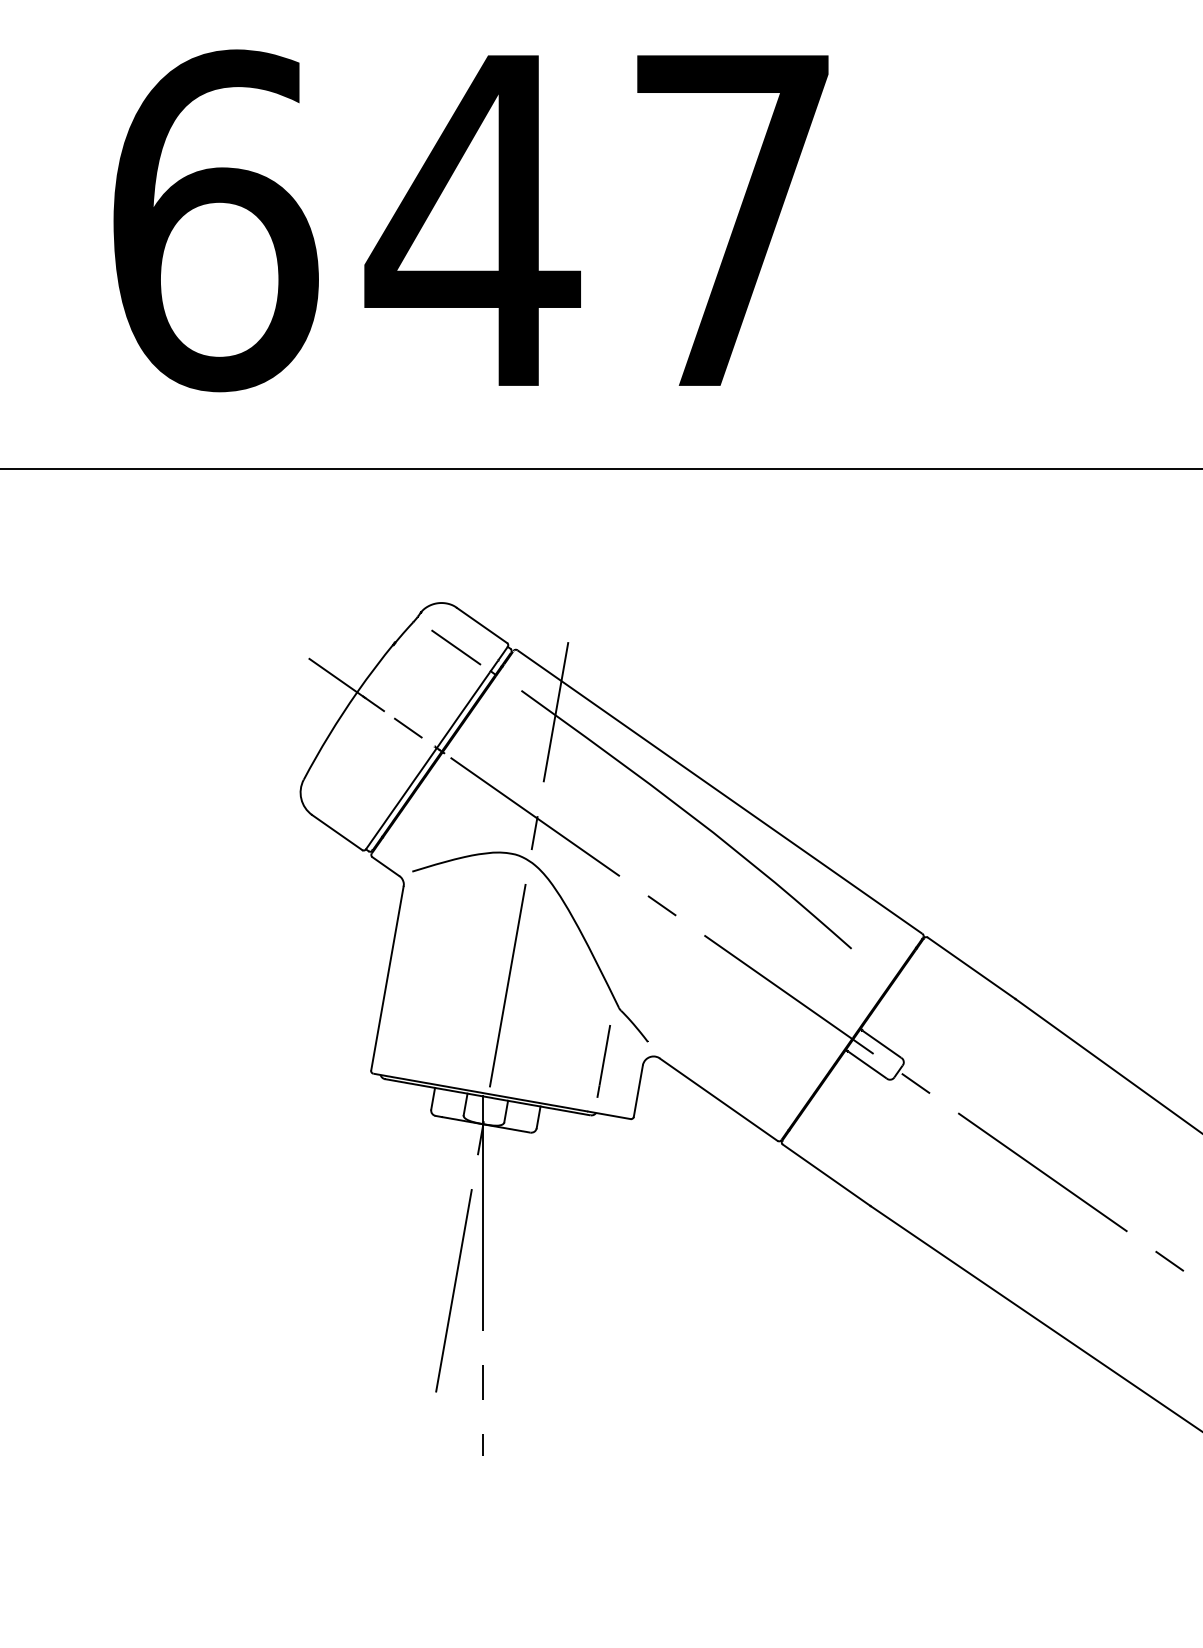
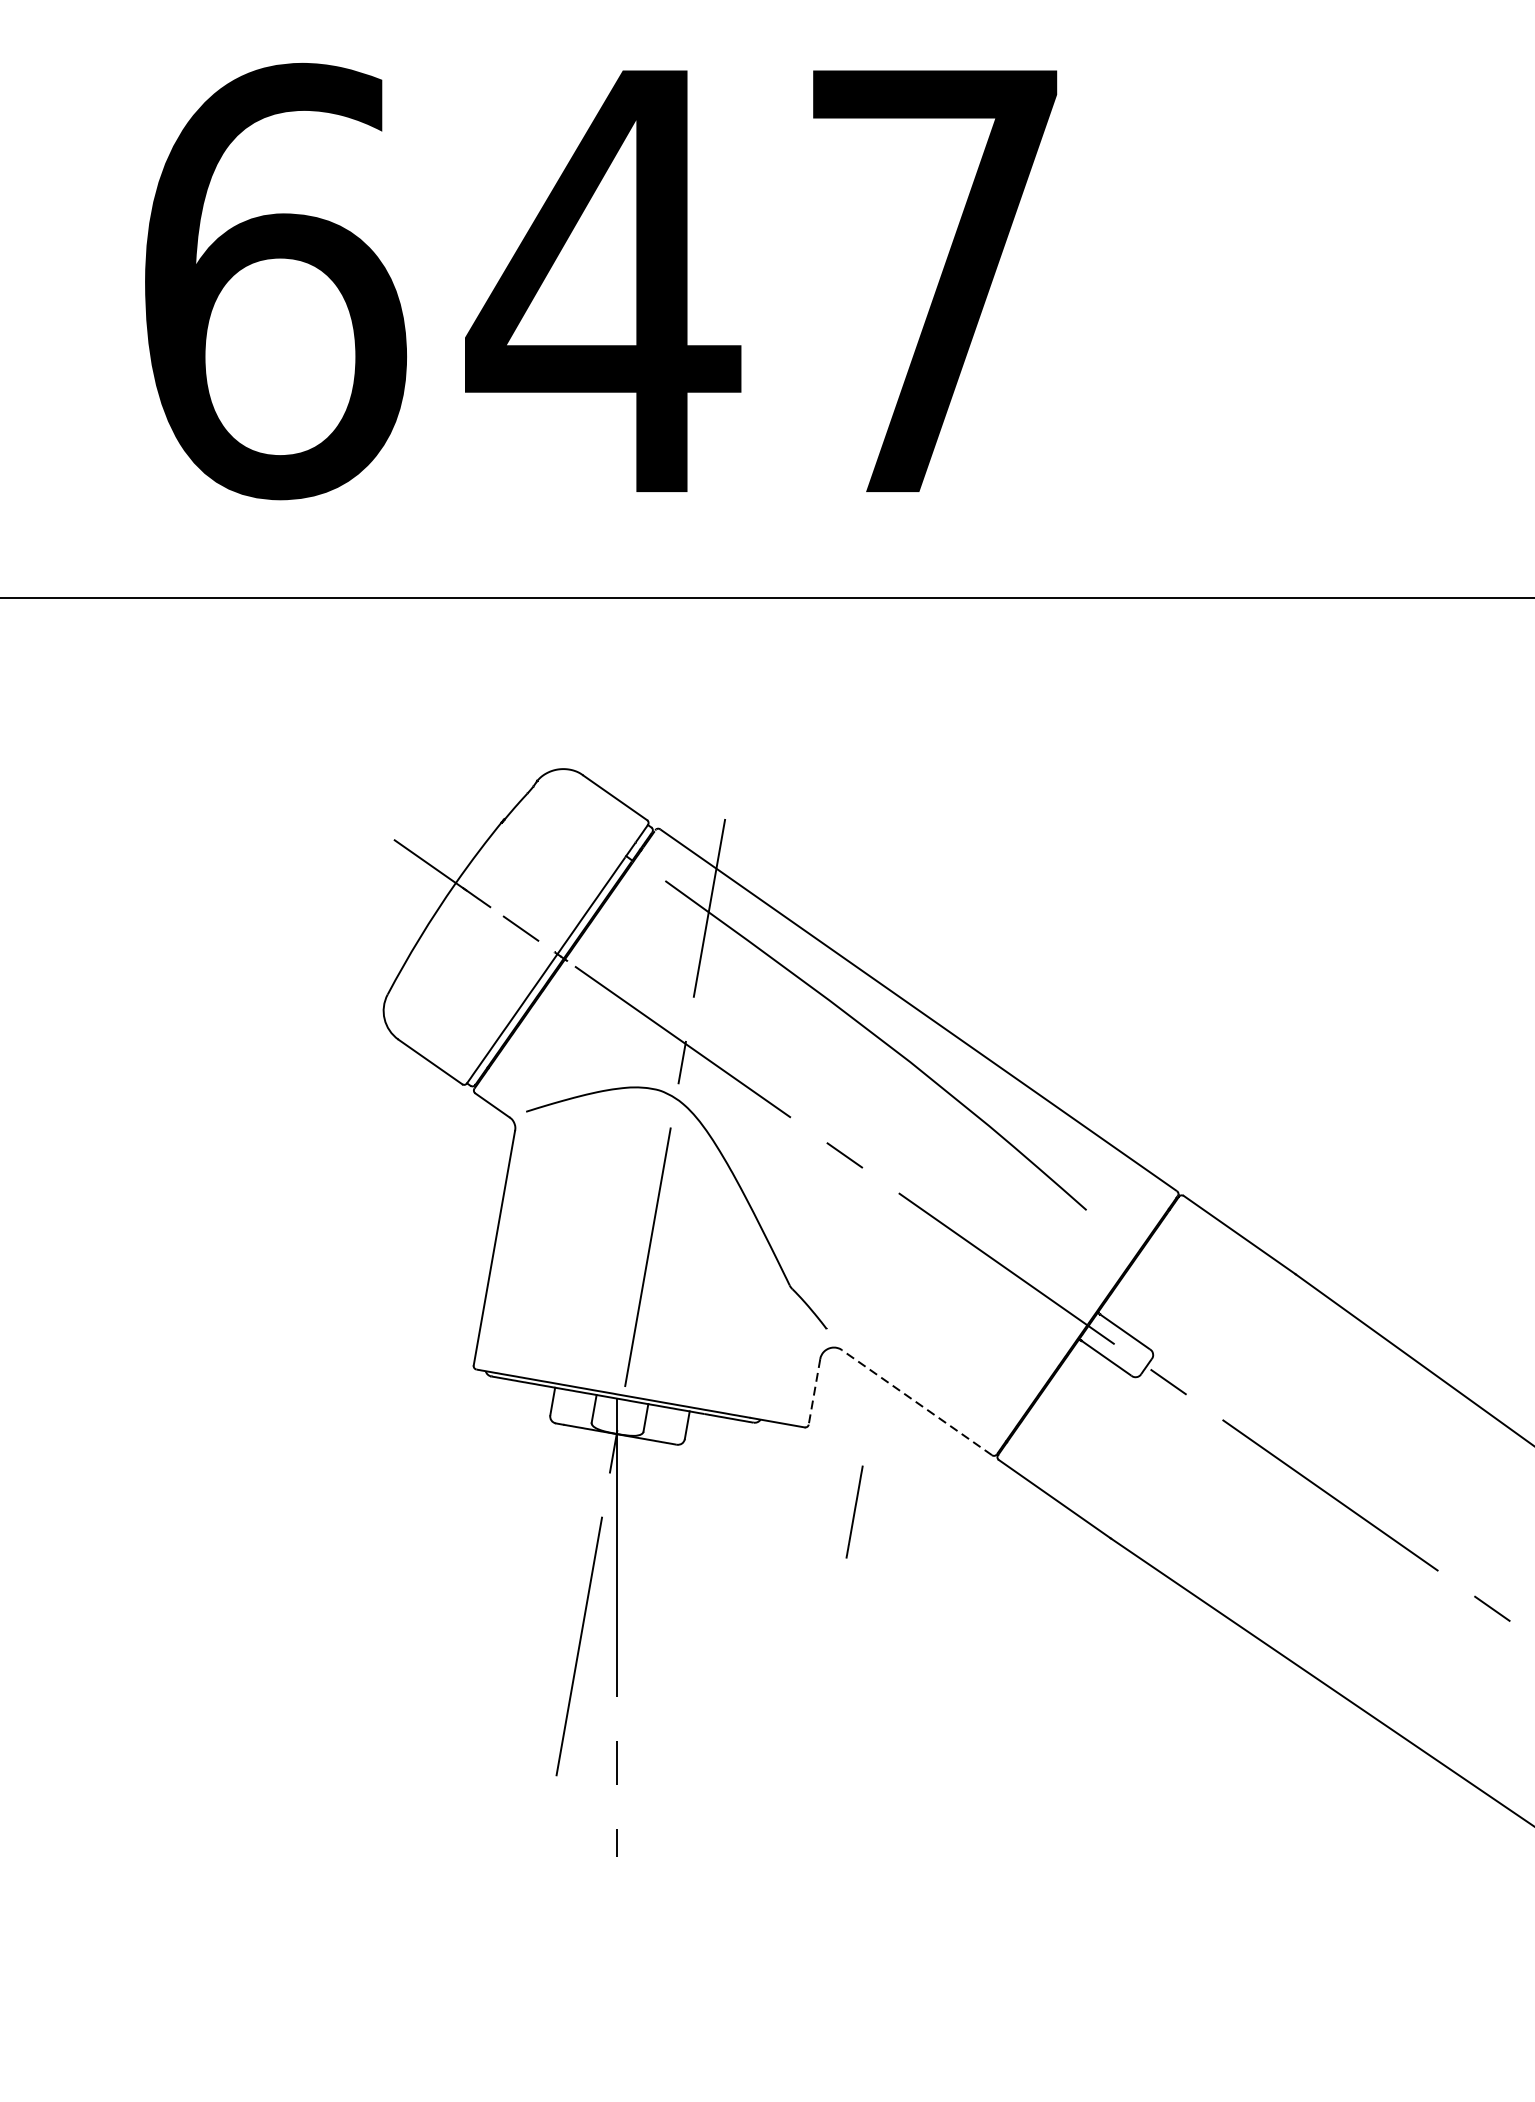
line: (456, 647) -> (582, 825), removed
line: (603, 1061) -> (854, 1512), moved
line: (638, 1091) -> (814, 1392), solid -> dashed
line: (718, 1099) -> (916, 1402), solid -> dashed

